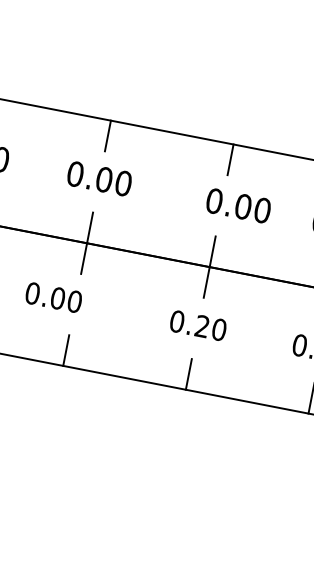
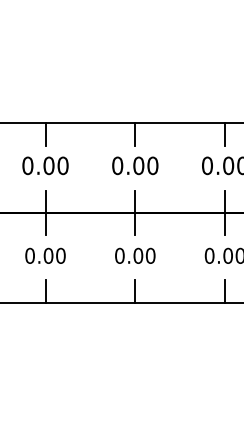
text: (238, 205) -> (135, 165), moved
text: (53, 297) -> (45, 255), moved
text: (202, 326) -> (138, 255), 0.20 -> 0.00

